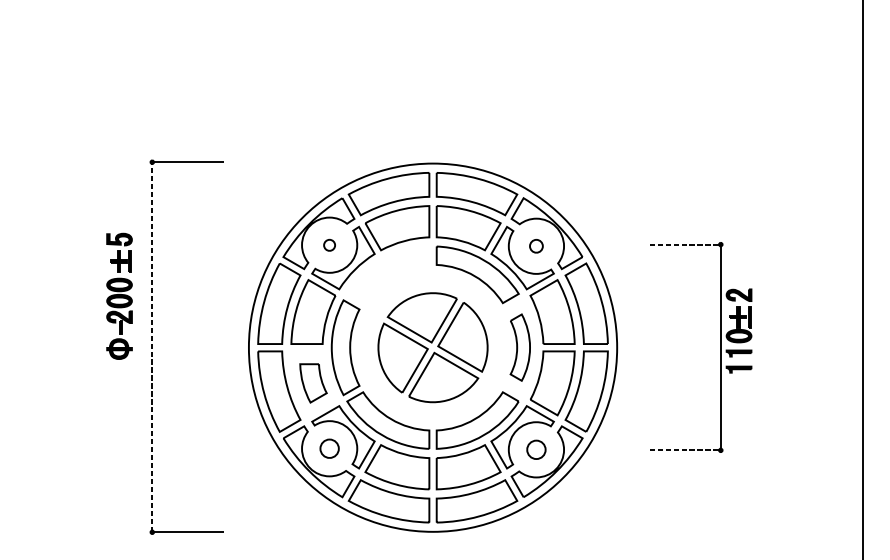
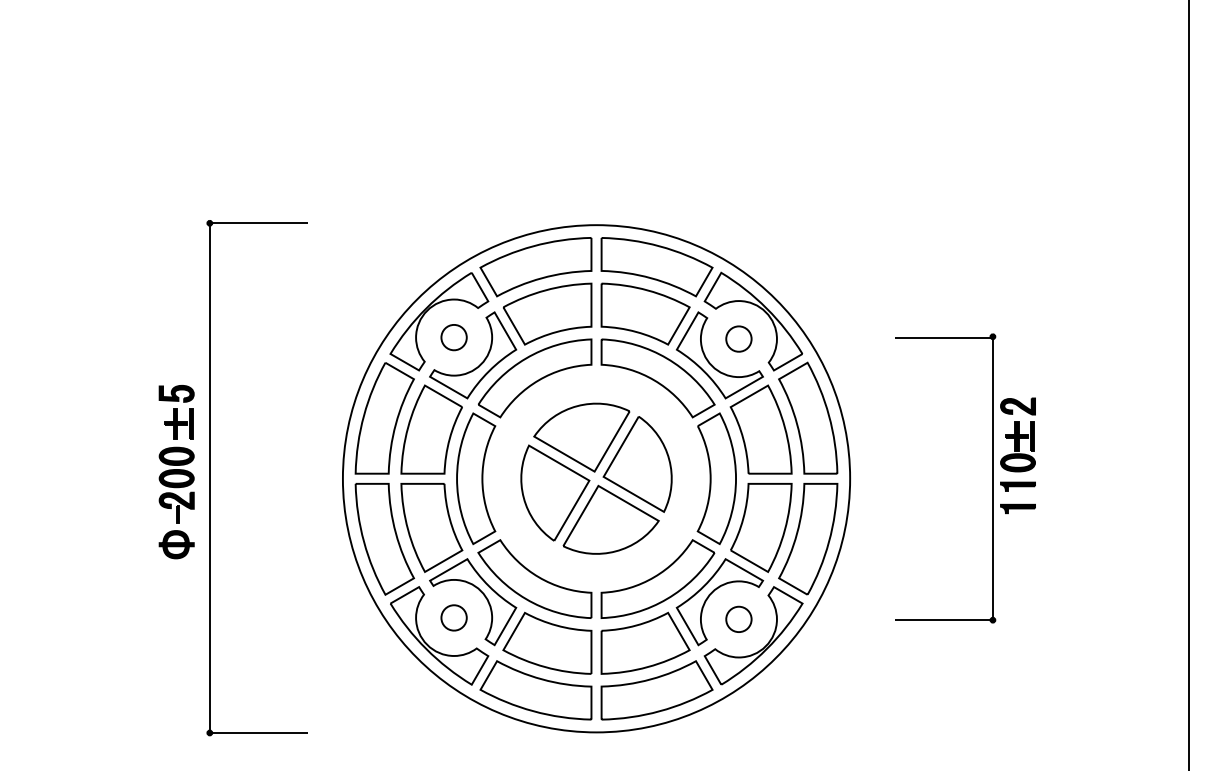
part: (329, 245) -> (453, 337), size x1.67
part: (536, 245) -> (738, 338), size x1.43
line: (685, 245) -> (944, 337), dashed -> solid
part: (388, 274) -> (535, 378), added
part: (119, 296) -> (176, 472), moved
line: (152, 347) -> (209, 478), dashed -> solid
part: (520, 347) -> (716, 478), size x1.43
part: (313, 383) -> (431, 527), size x1.67
line: (685, 450) -> (944, 620), dashed -> solid

